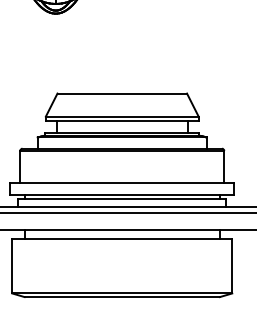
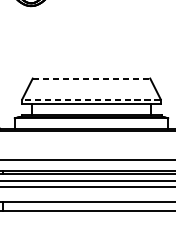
line: (122, 93) -> (91, 78), solid -> dashed
line: (121, 116) -> (90, 99), solid -> dashed

